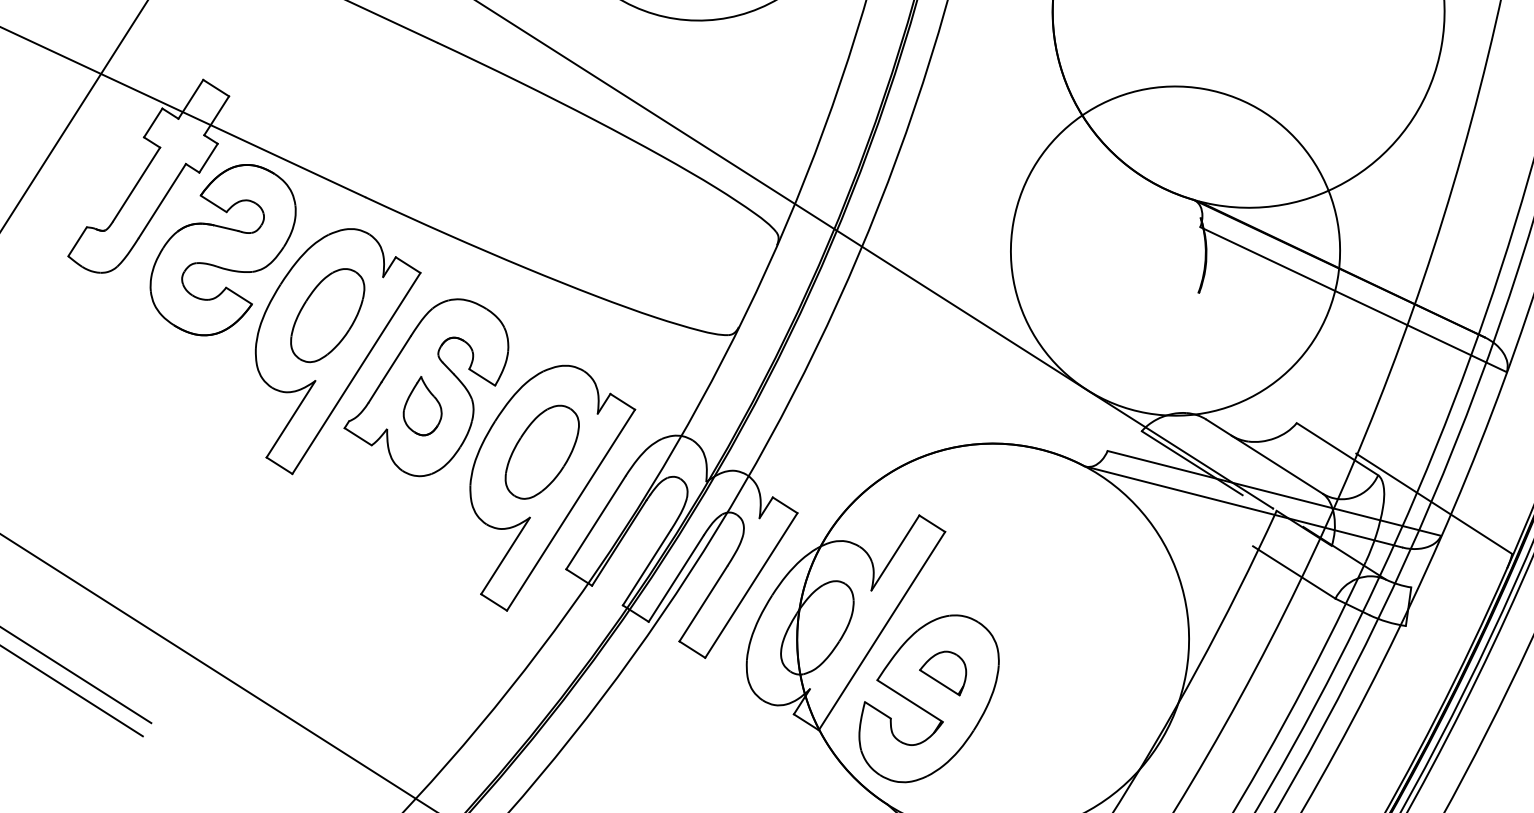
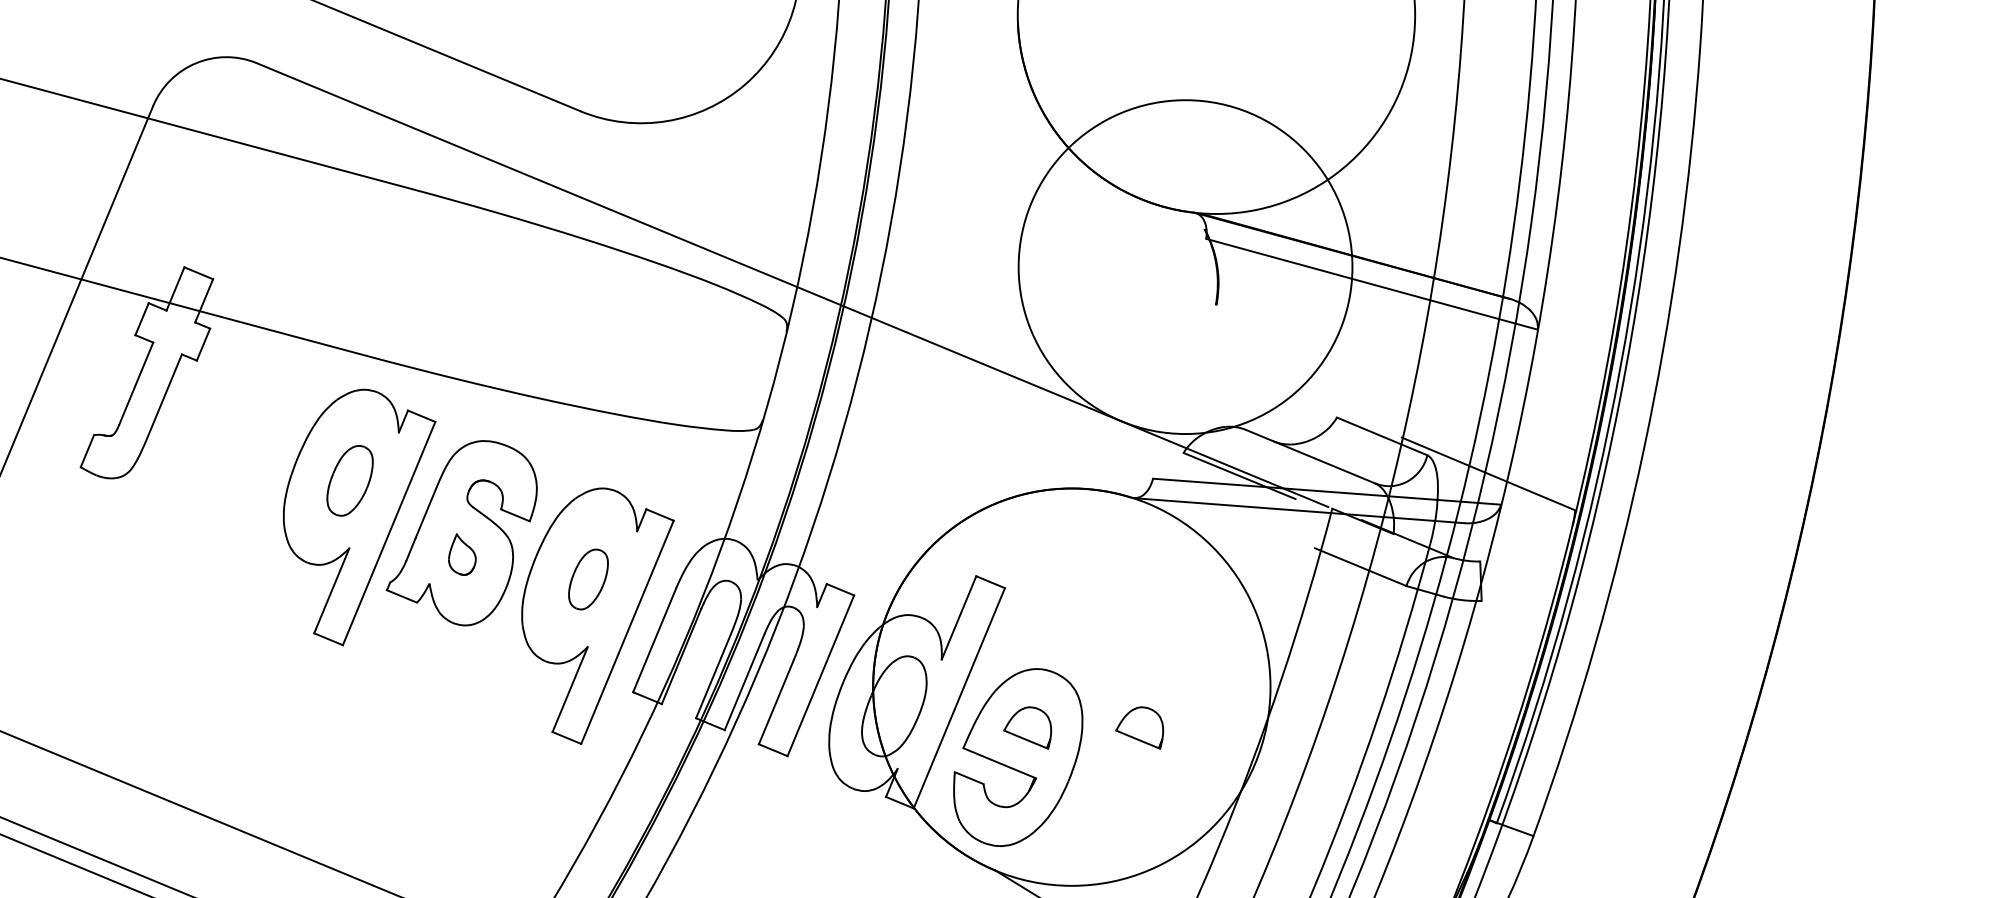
part: (222, 249) -> (233, 433), removed
part: (327, 315) -> (349, 480), size x0.7
part: (424, 406) -> (462, 554), size x0.7
part: (542, 452) -> (588, 579), size x0.6
part: (1051, 690) -> (1139, 727), added

